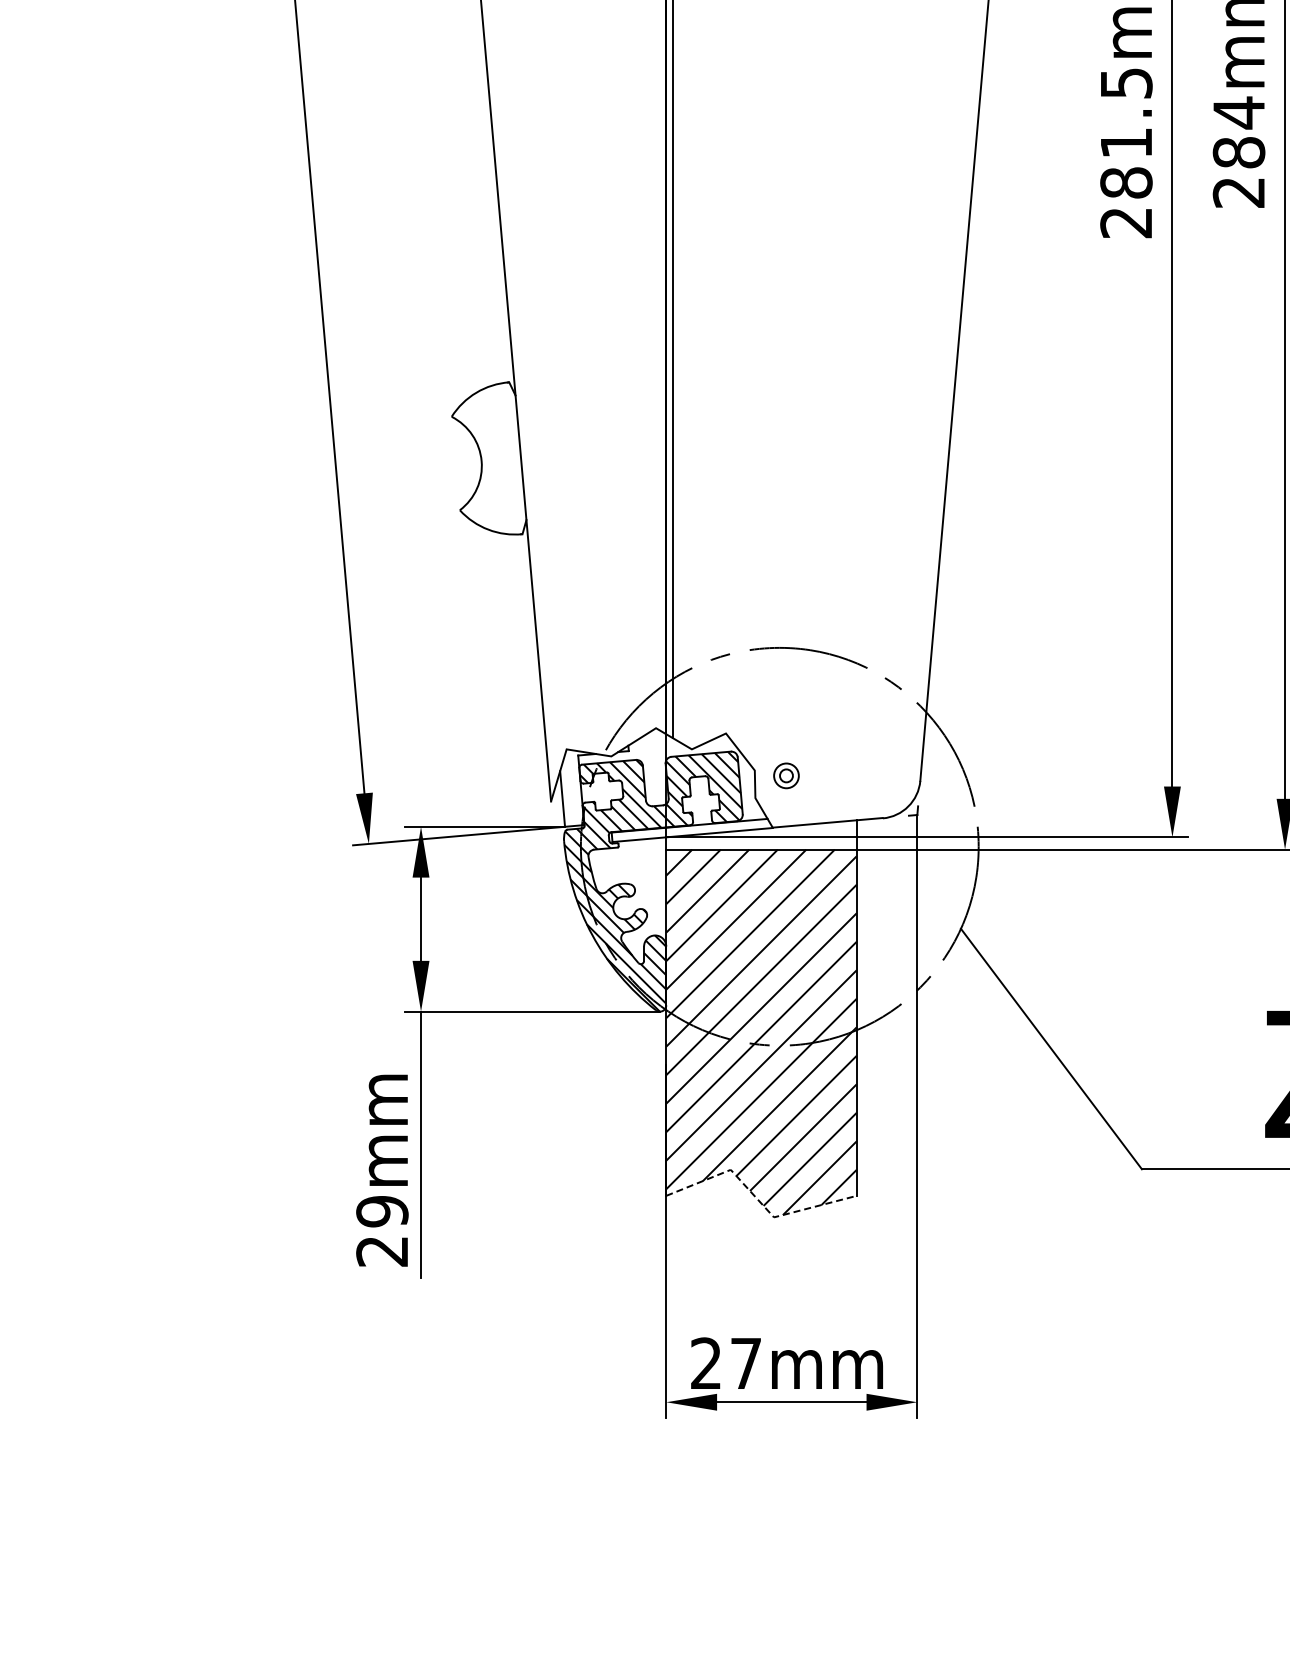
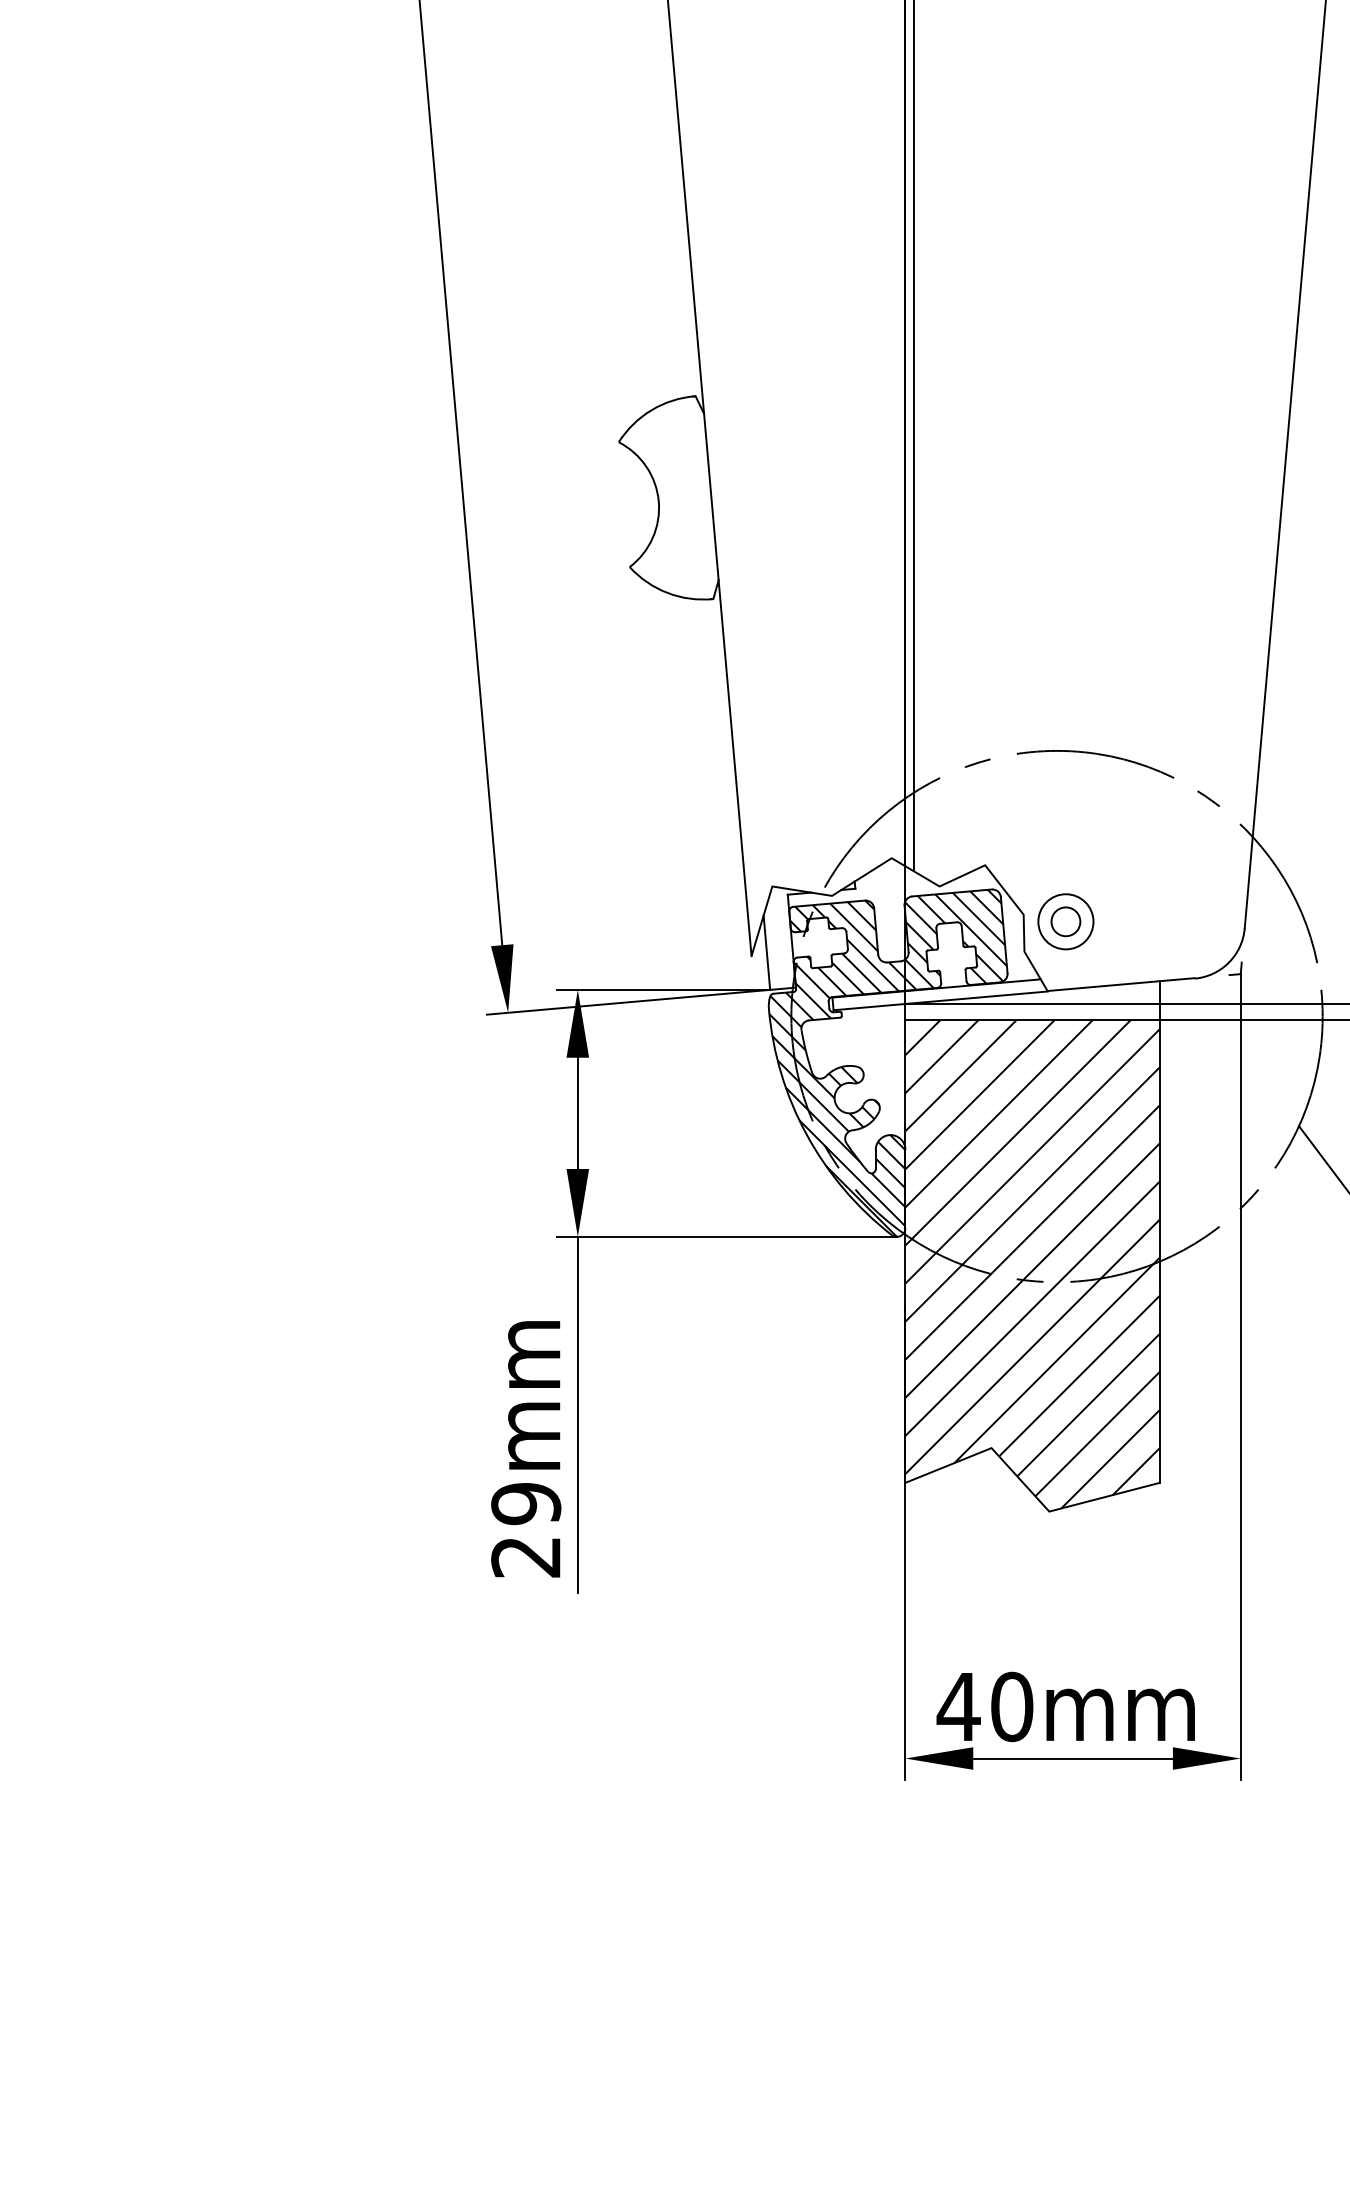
part: (786, 775) -> (1065, 921), size x1.67
line: (758, 1199) -> (1028, 1487), dashed -> solid
text: (725, 1363) -> (984, 1706), 27mm -> 40mm

